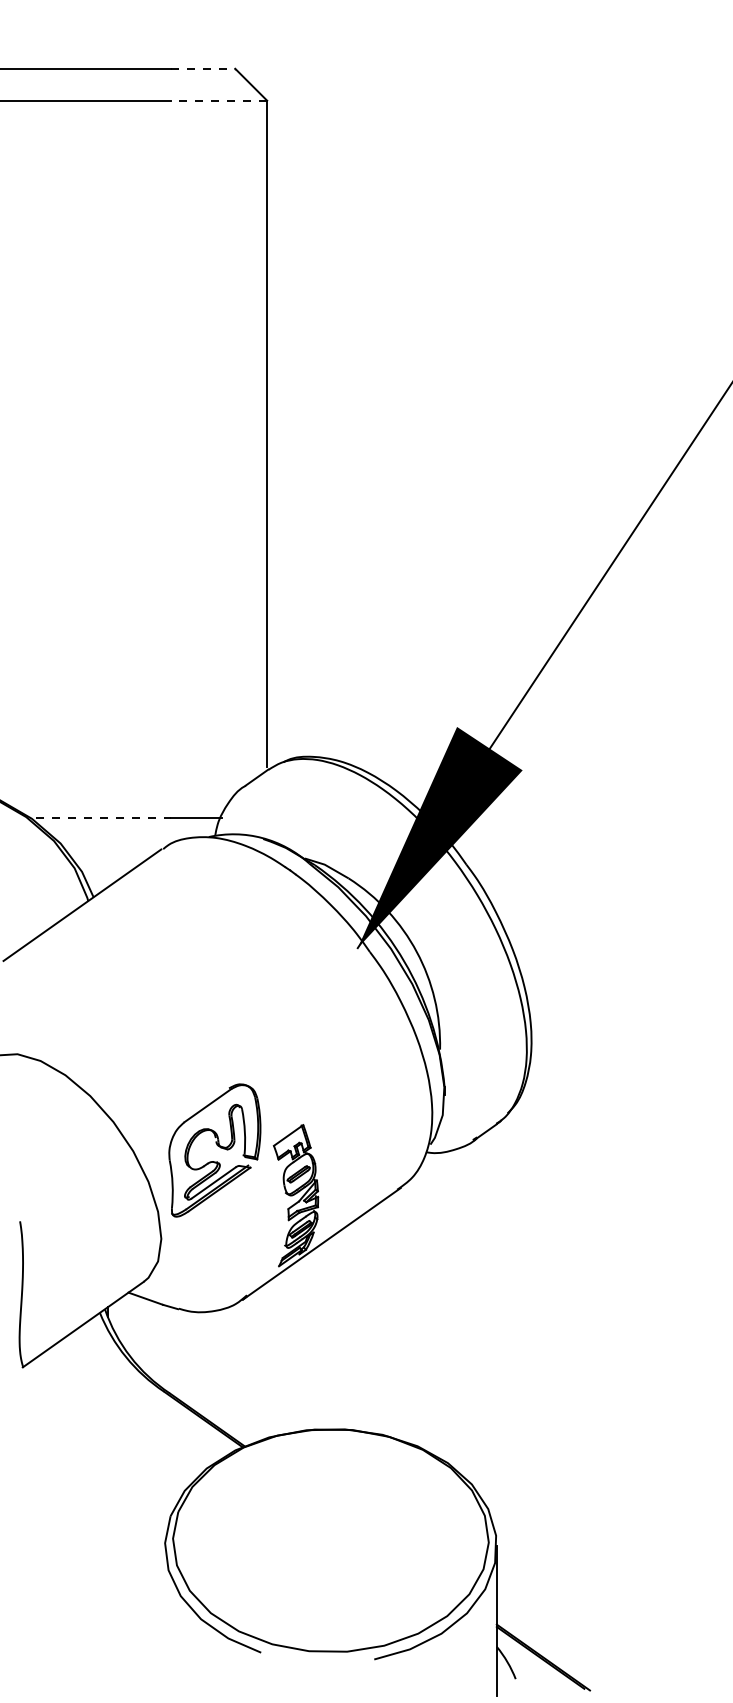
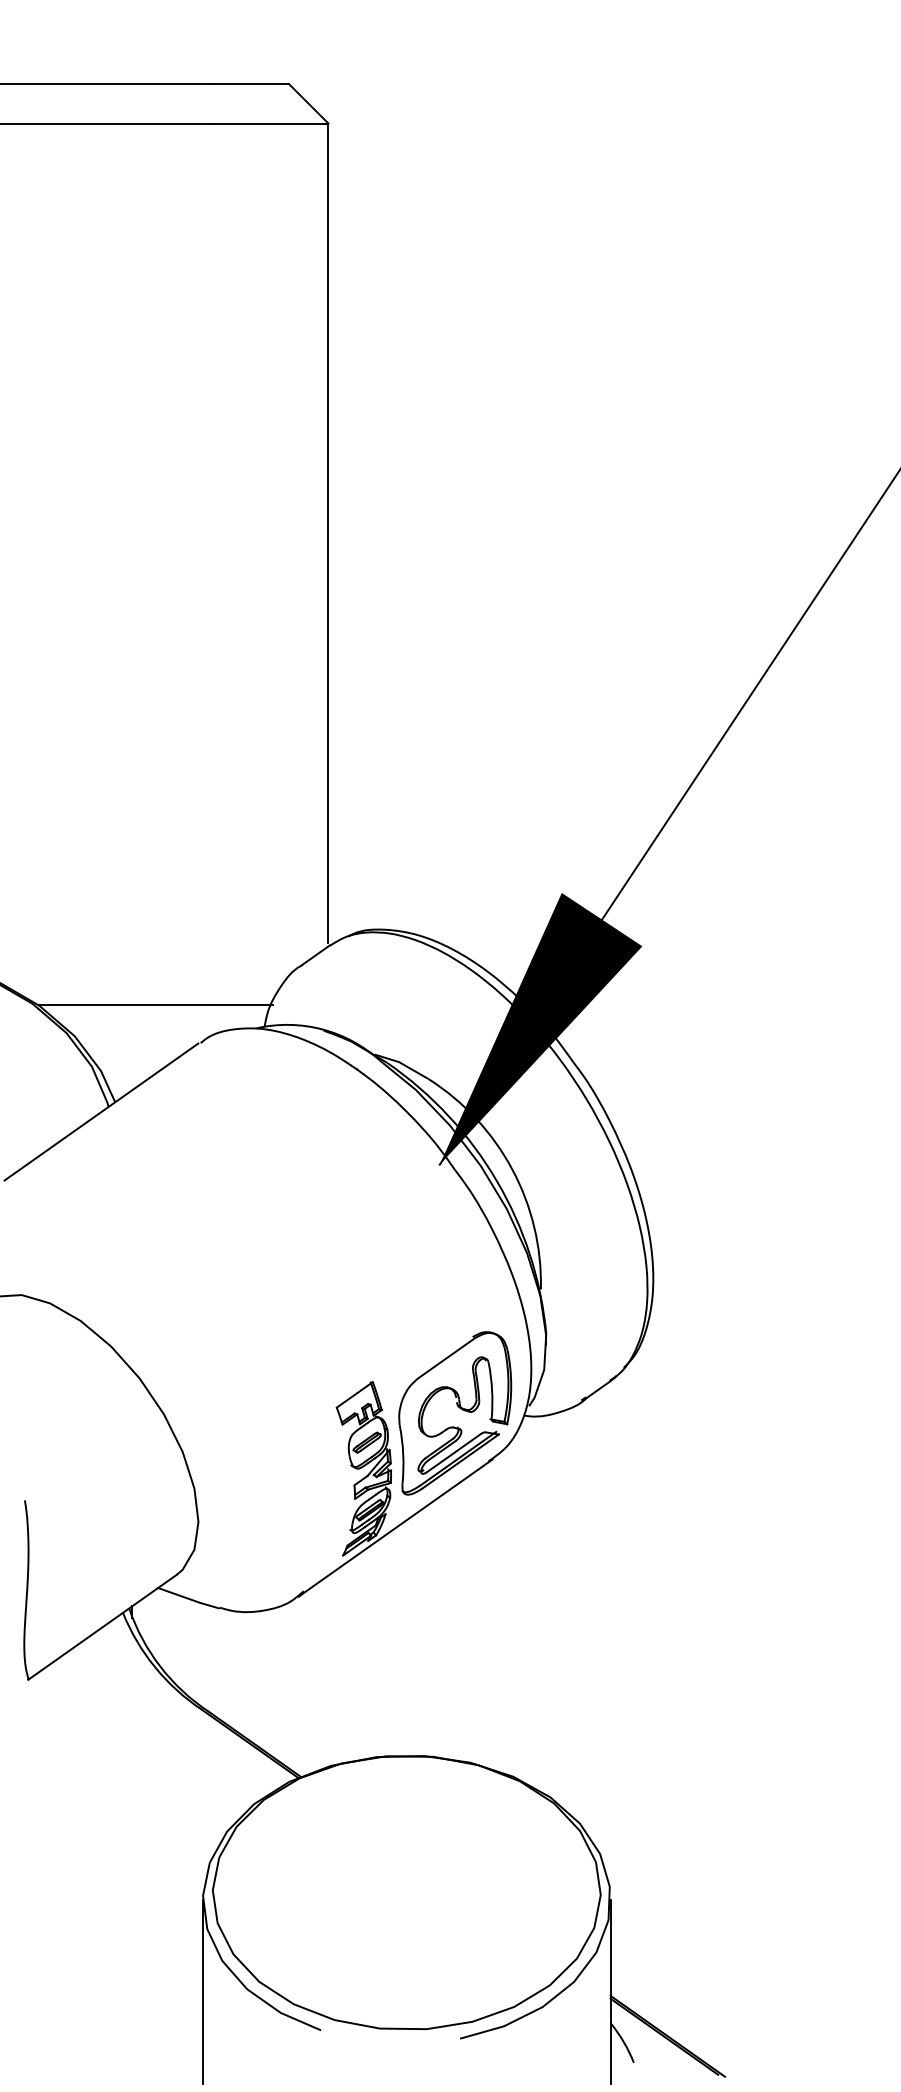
line: (203, 68) -> (250, 84), dashed -> solid
line: (219, 100) -> (269, 123), dashed -> solid
line: (101, 818) -> (124, 1005), dashed -> solid
part: (218, 1146) -> (459, 1408), moved
line: (164, 1621) -> (202, 1991), added

